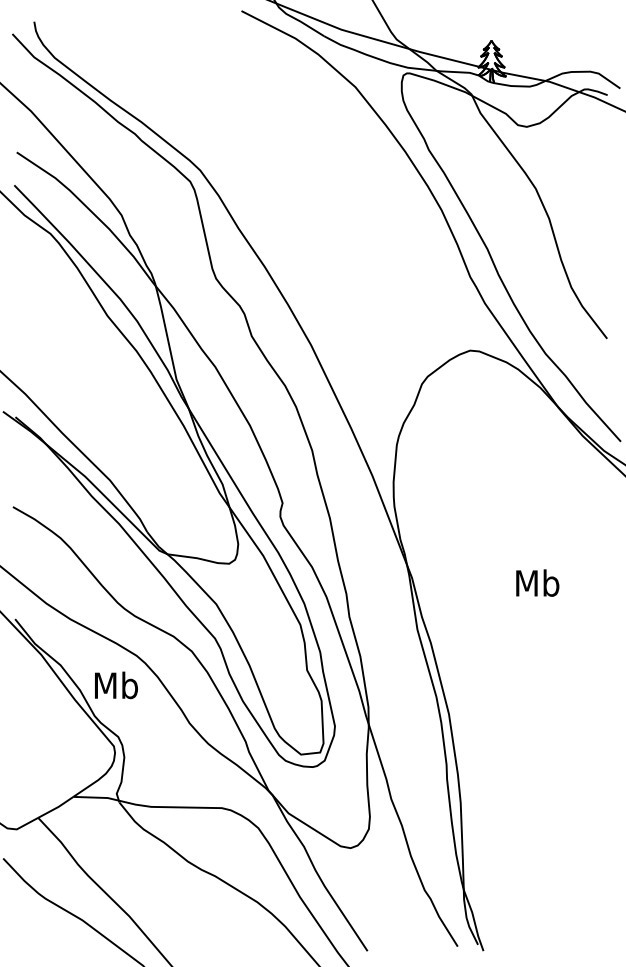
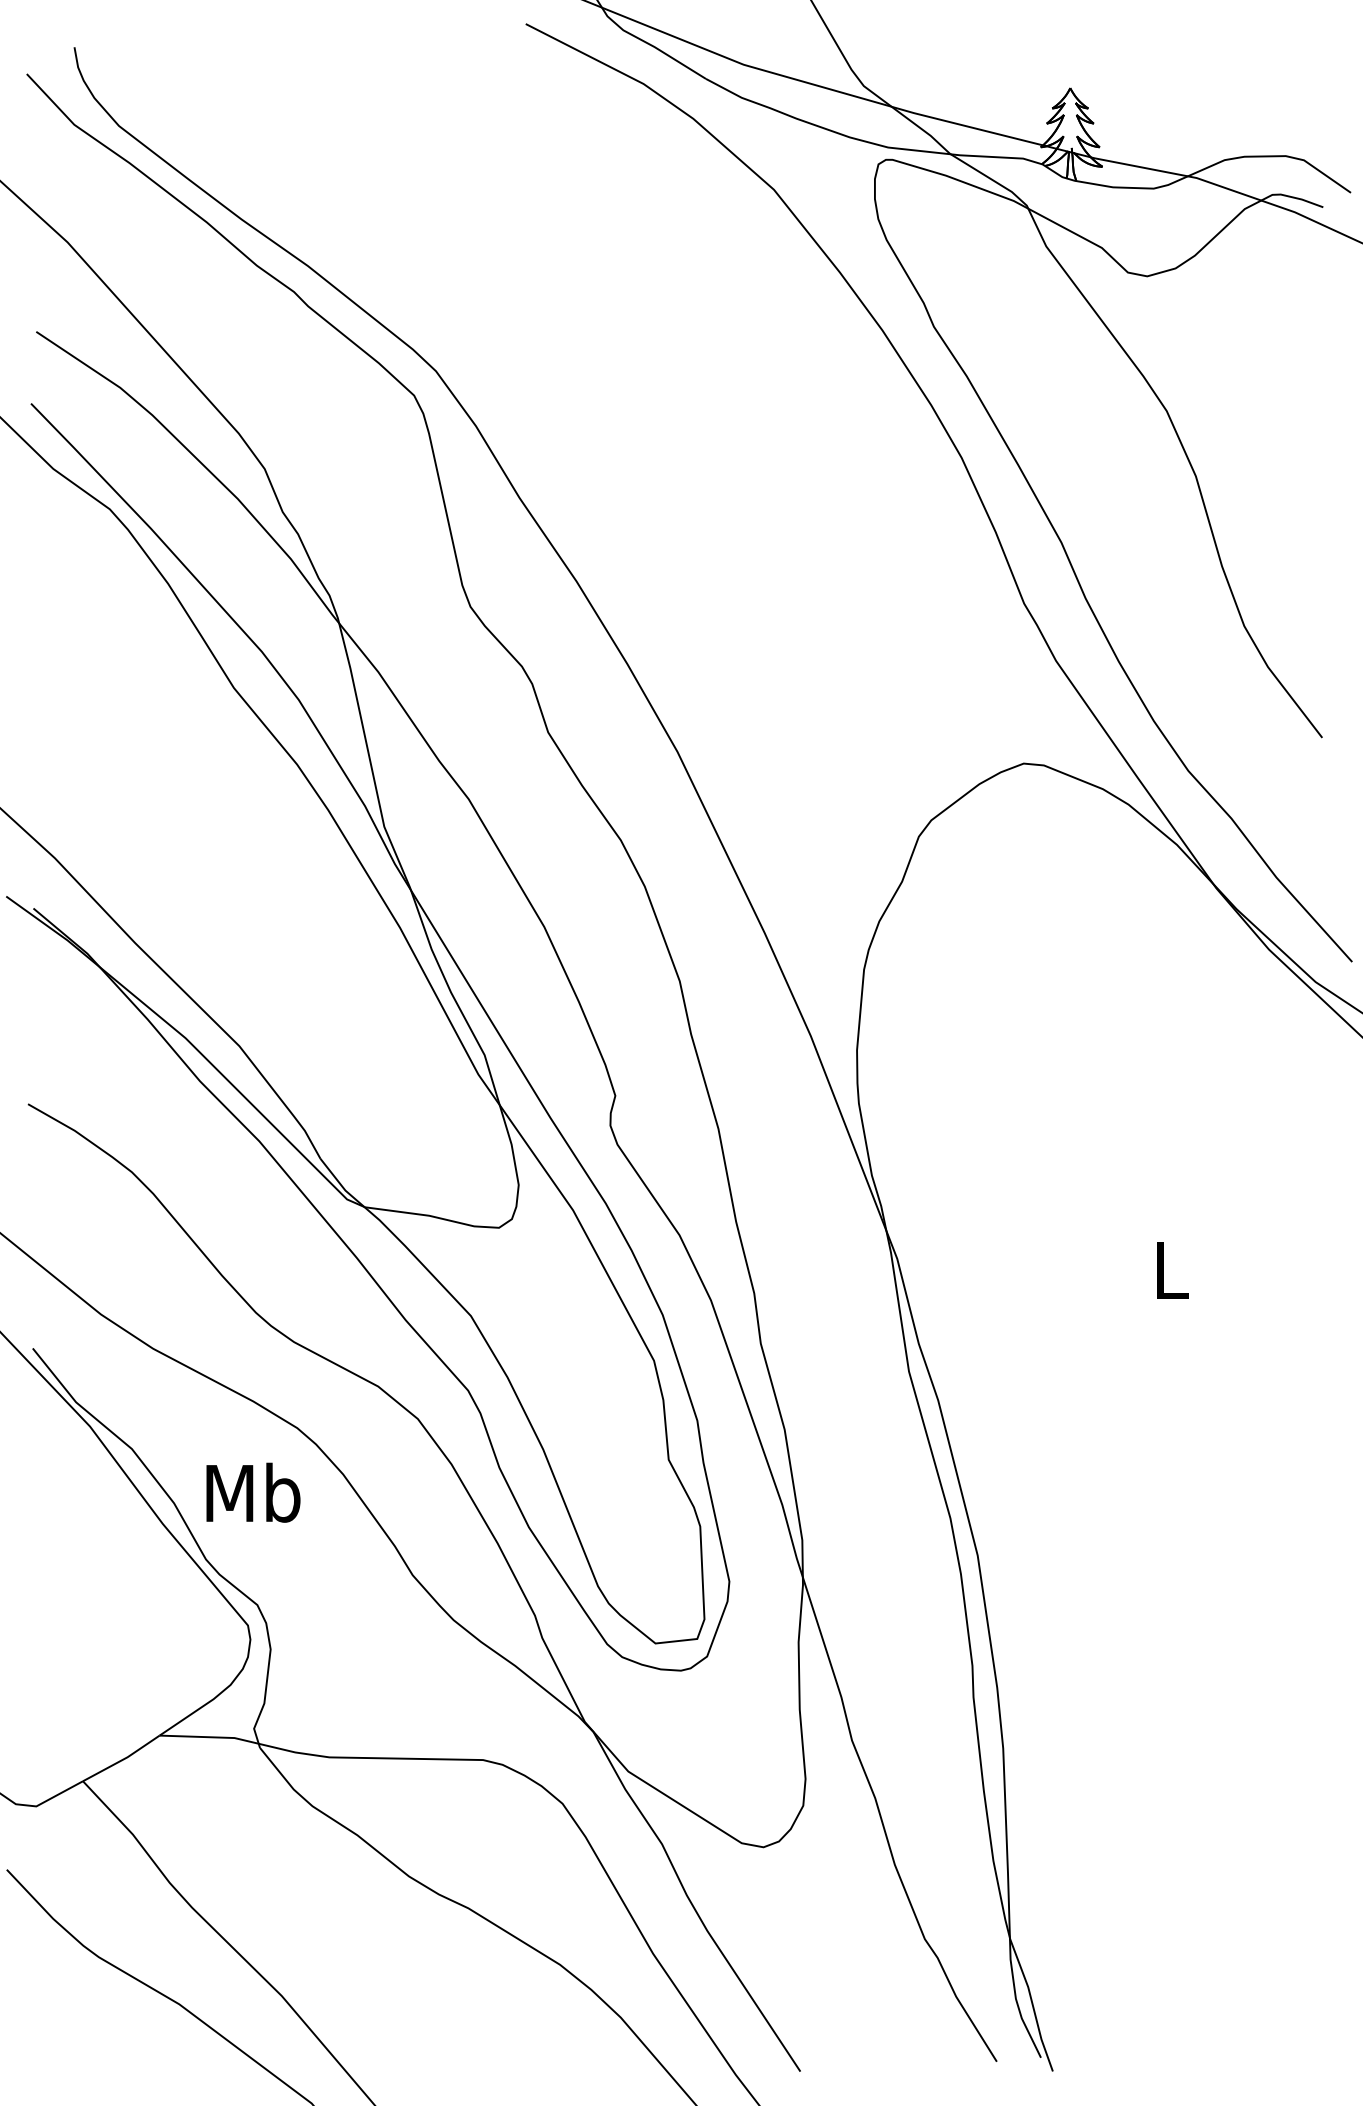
text: (537, 582) -> (1170, 1268), Mb -> L

